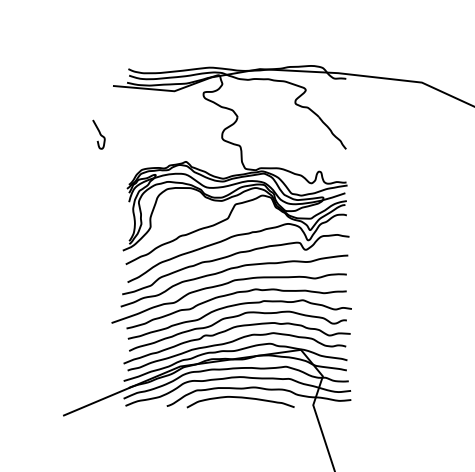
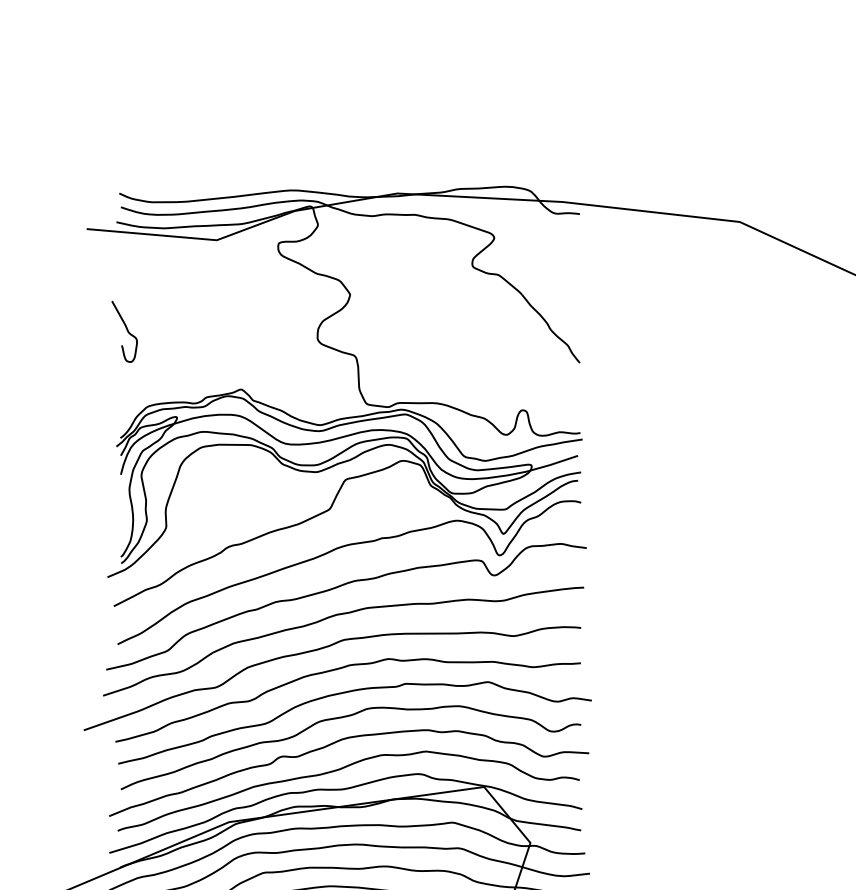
curve: (99, 134) -> (125, 331), moved

